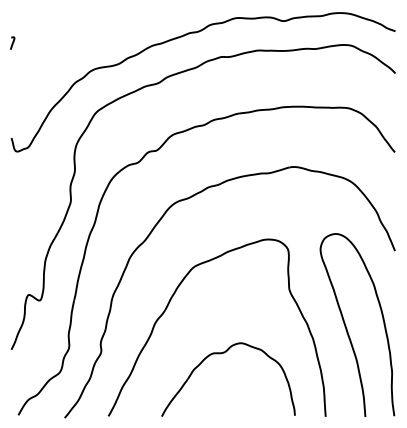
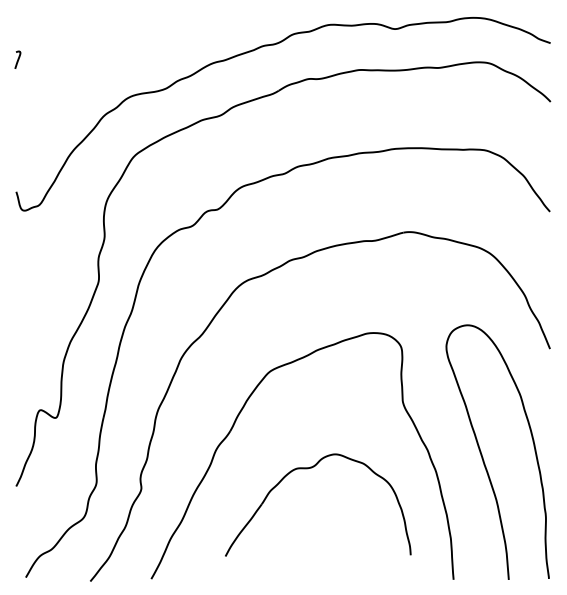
part: (223, 353) -> (311, 468), moved

